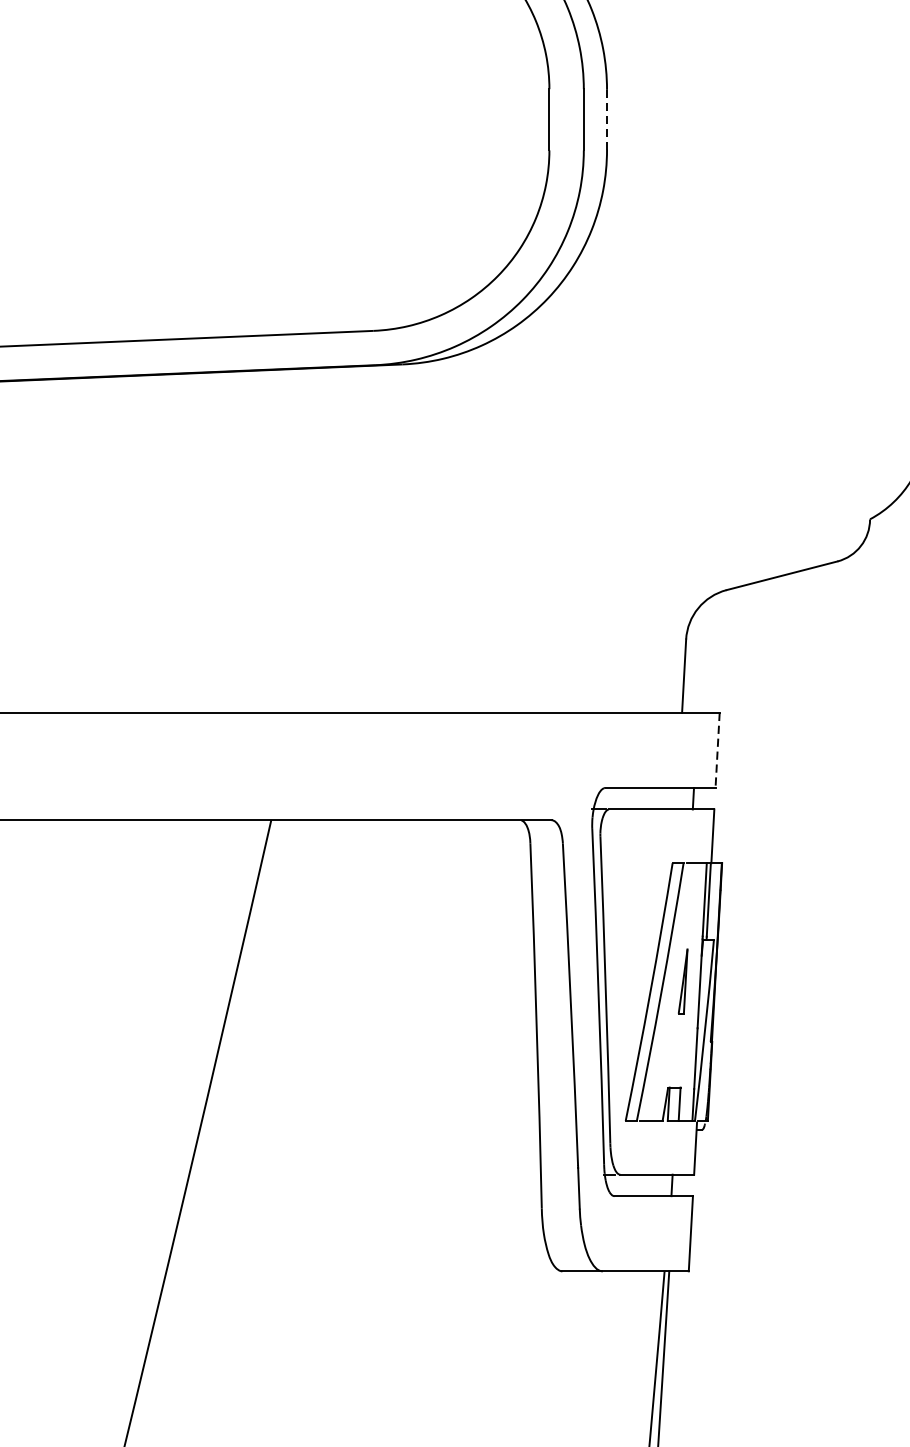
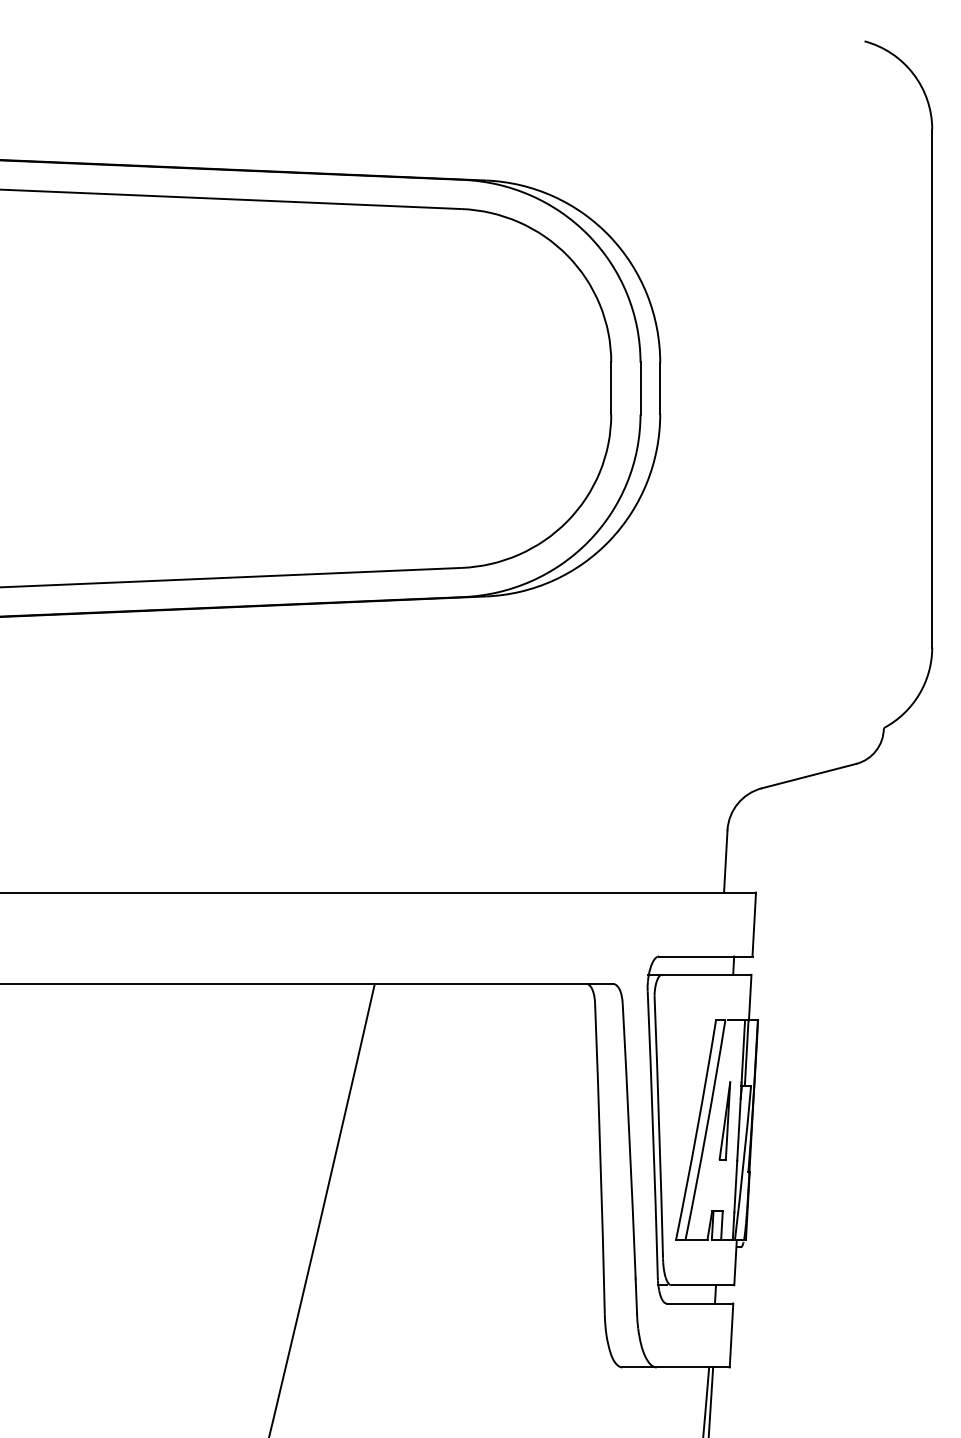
line: (607, 119) -> (660, 388), dashed -> solid
line: (717, 751) -> (754, 925), dashed -> solid
part: (682, 980) -> (724, 1120), size x1.43

